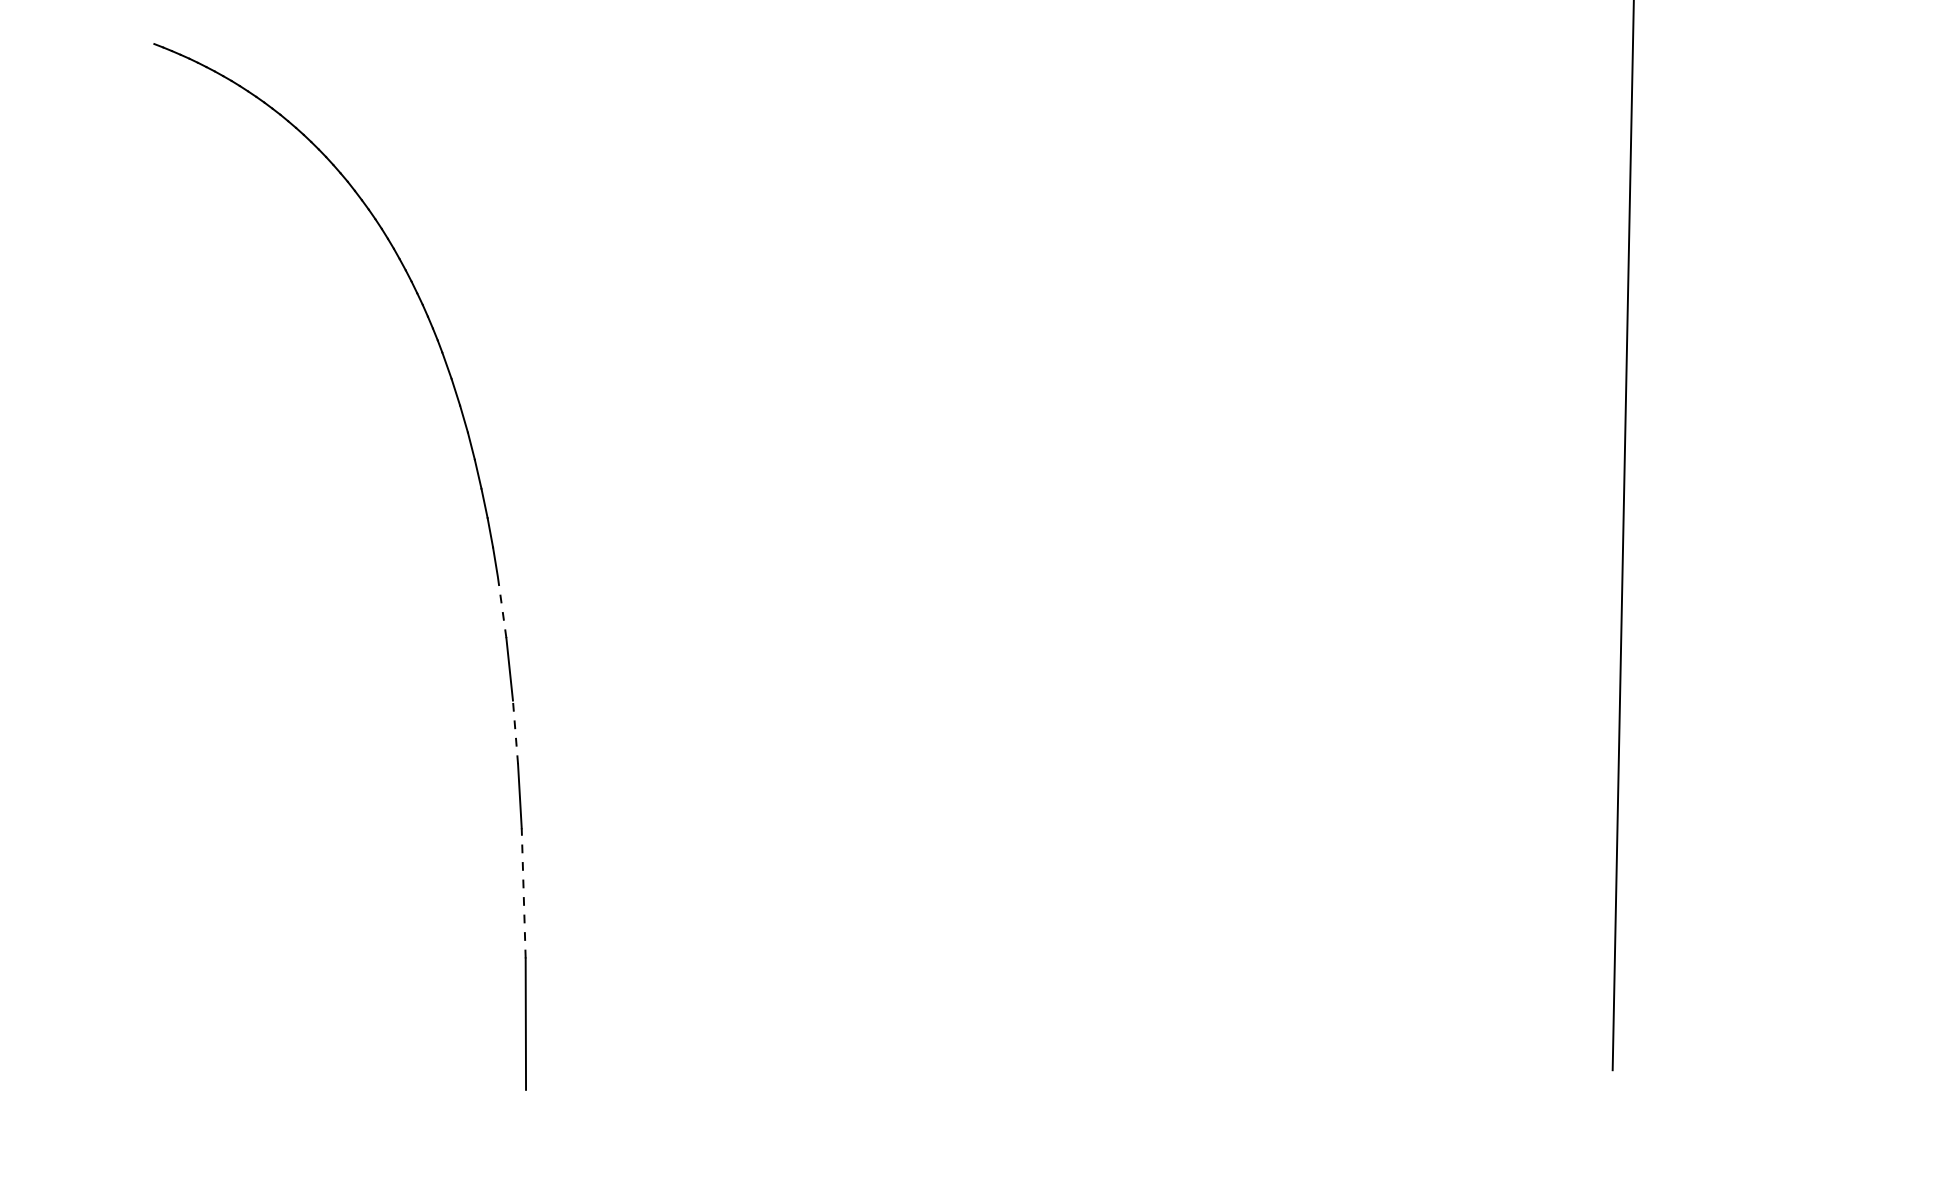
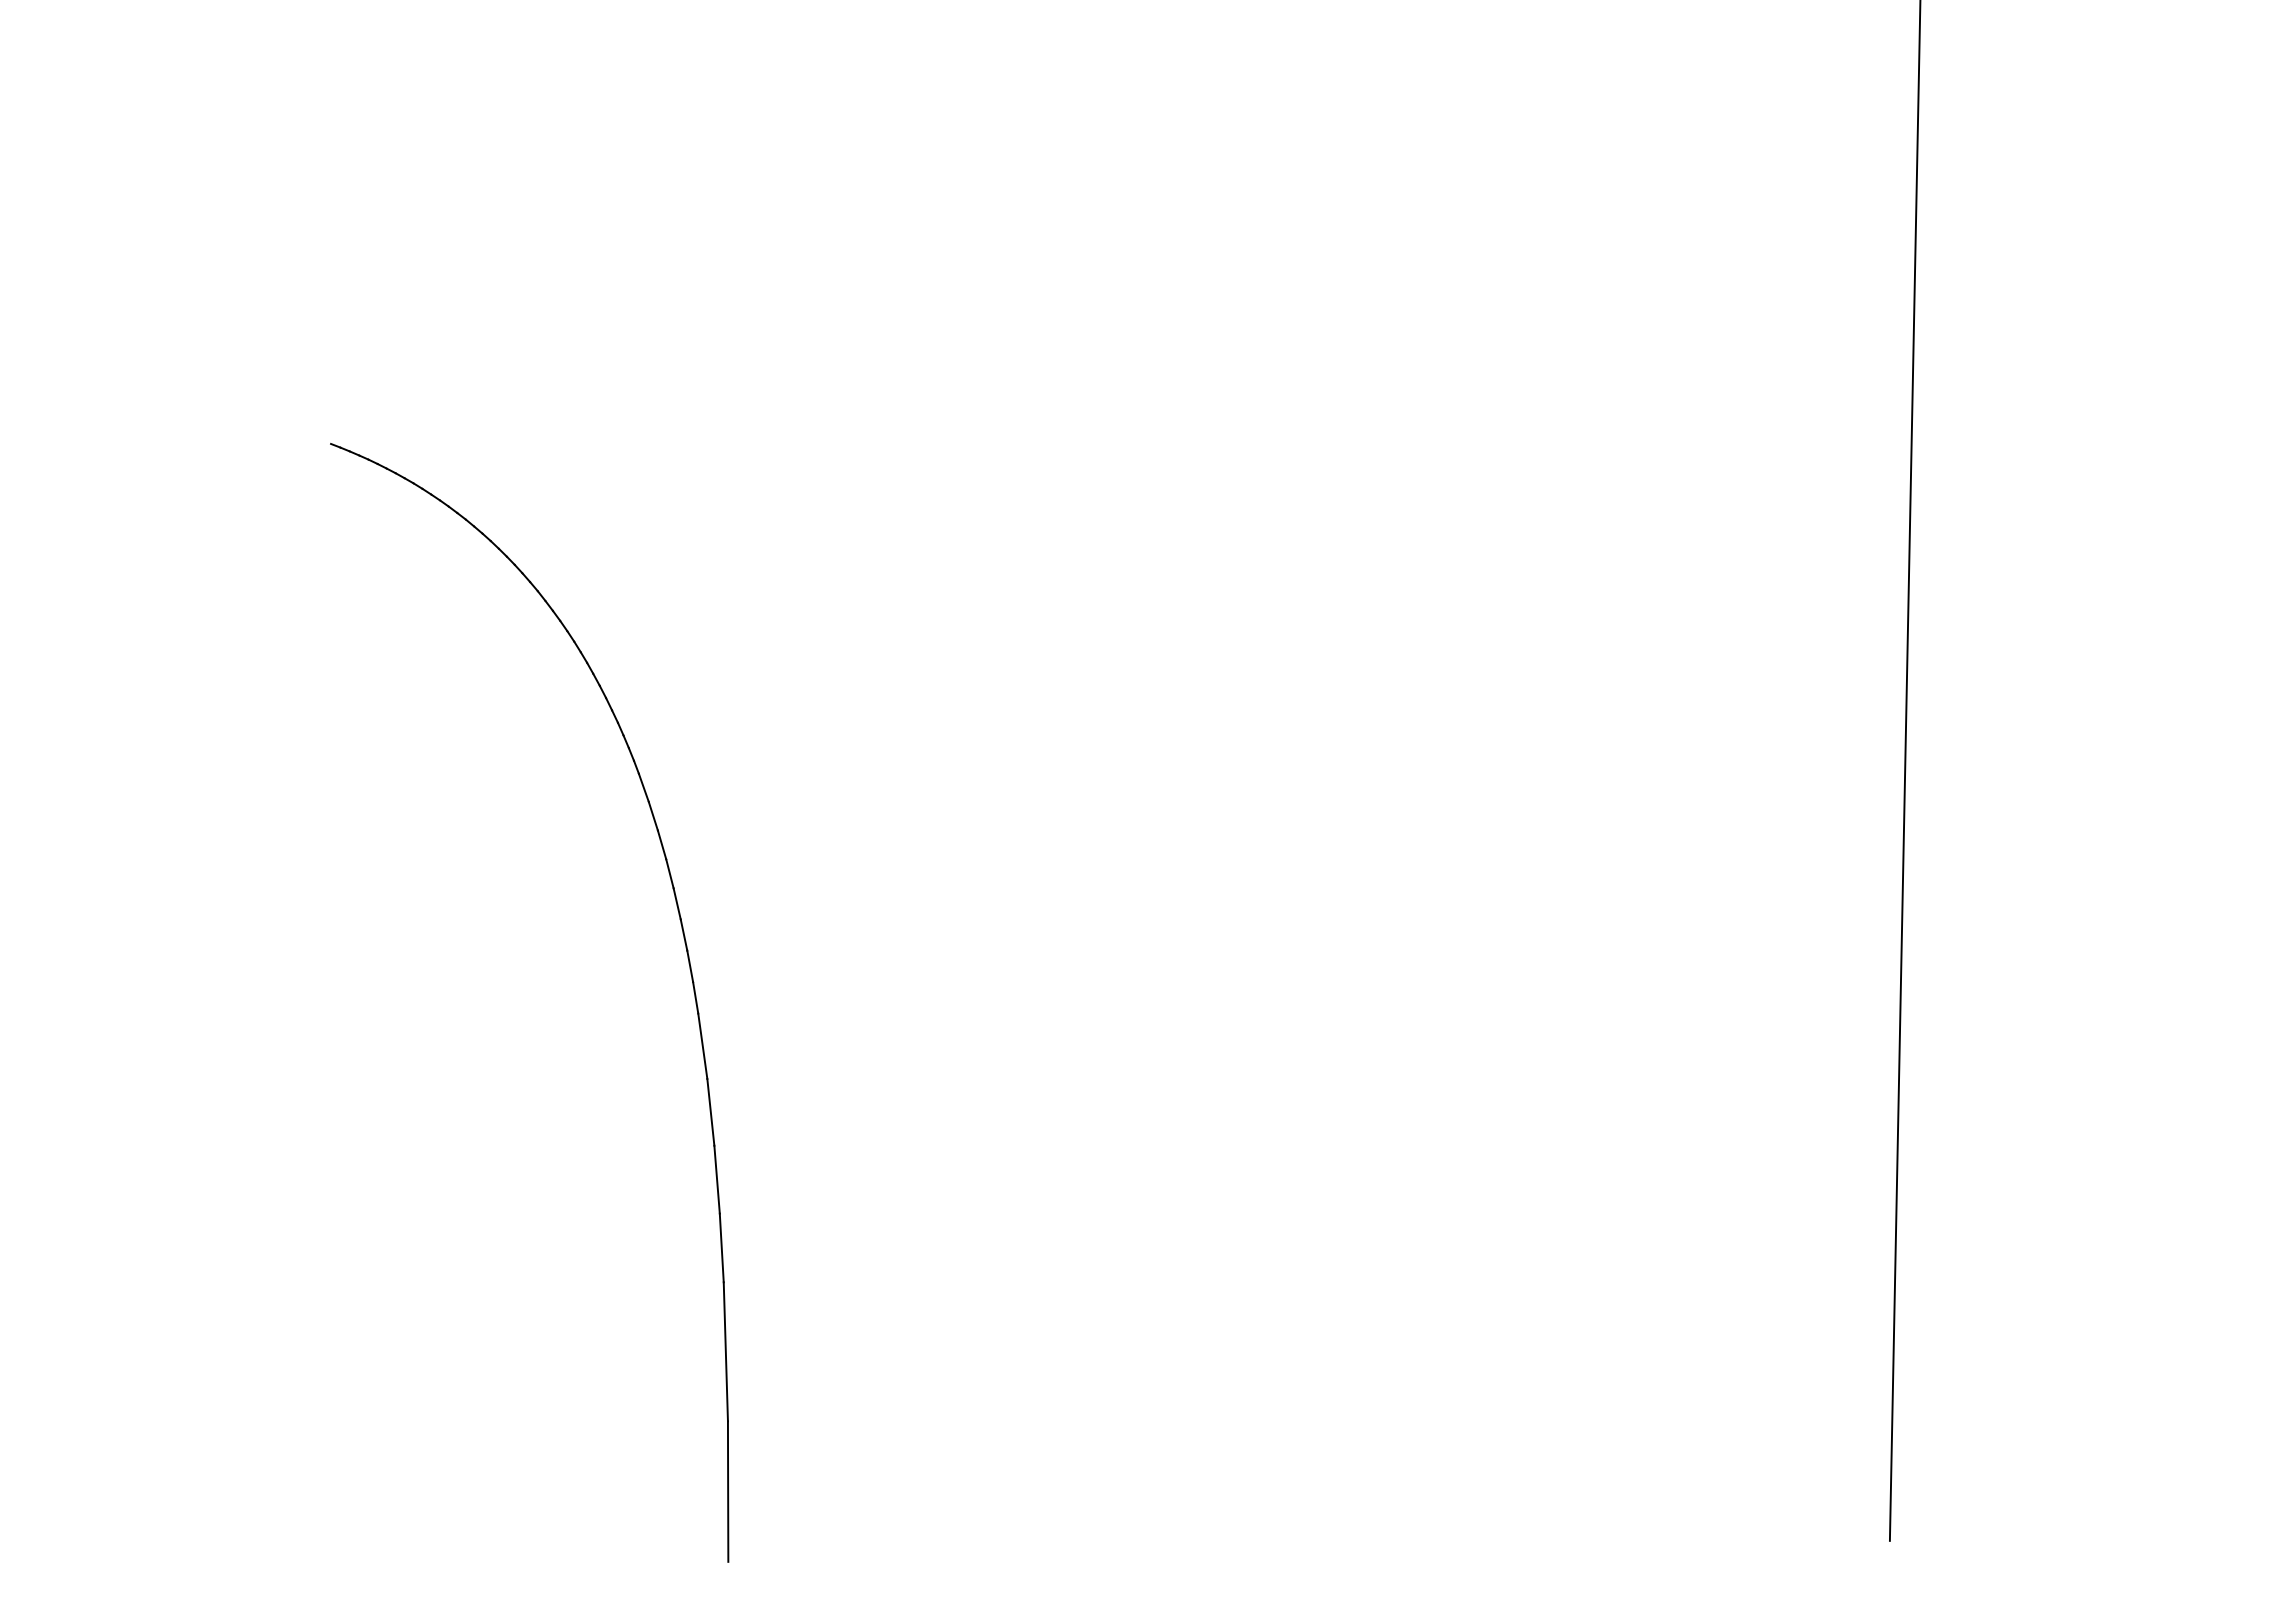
line: (501, 606) -> (702, 1045), dashed -> solid
line: (515, 732) -> (717, 1179), dashed -> solid
line: (523, 893) -> (725, 1351), dashed -> solid

